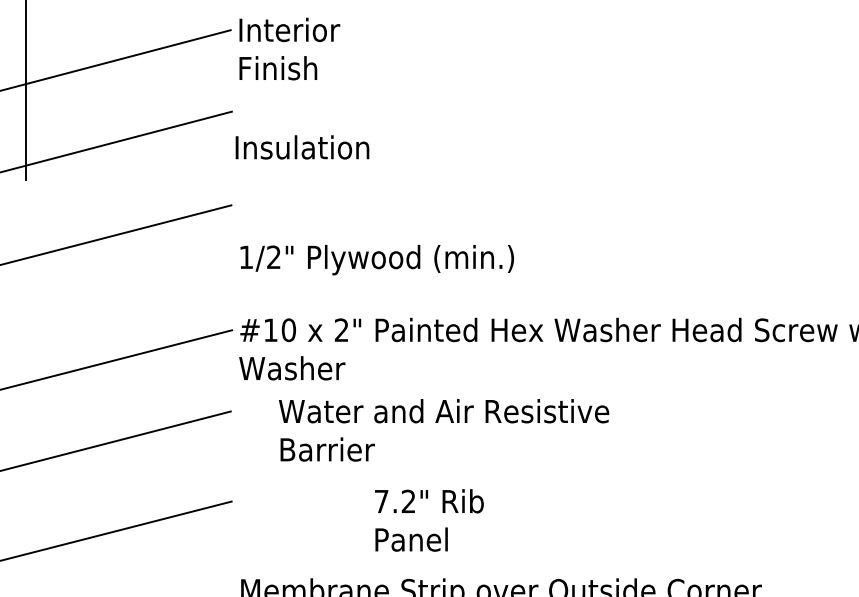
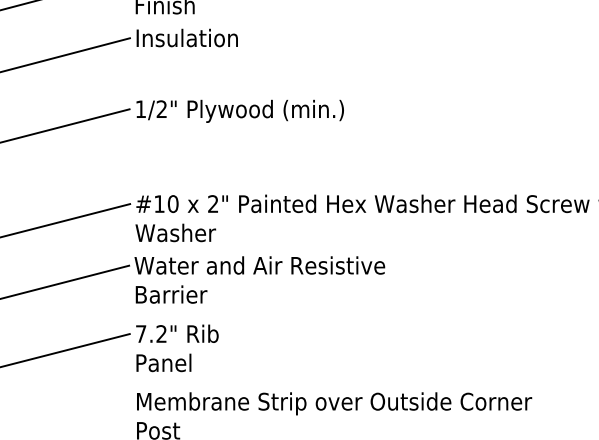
text: (302, 147) -> (187, 38), moved
text: (376, 260) -> (239, 111), moved
text: (444, 430) -> (260, 280), moved
text: (429, 520) -> (177, 348), moved

